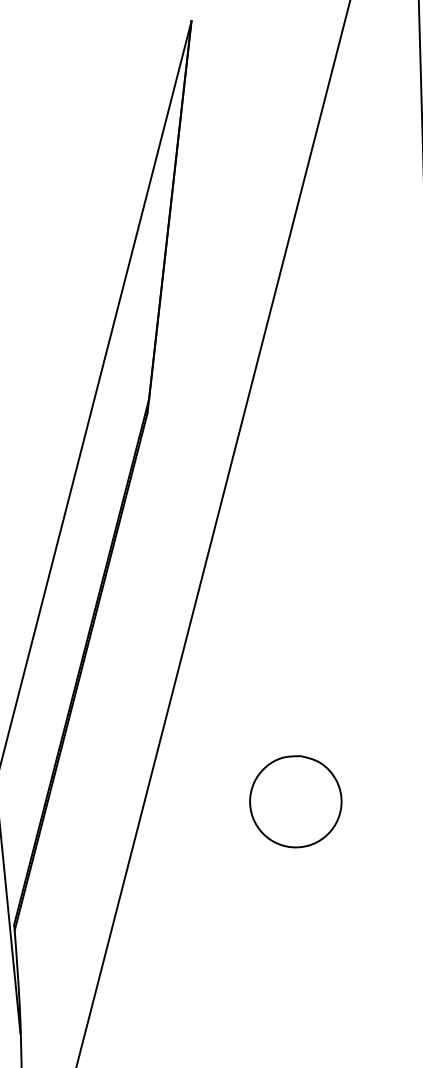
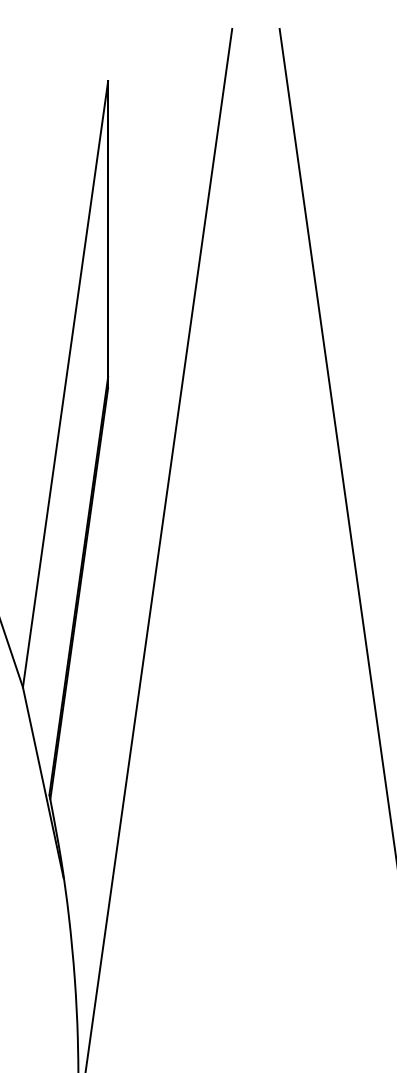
part: (295, 801) -> (256, 675), removed

